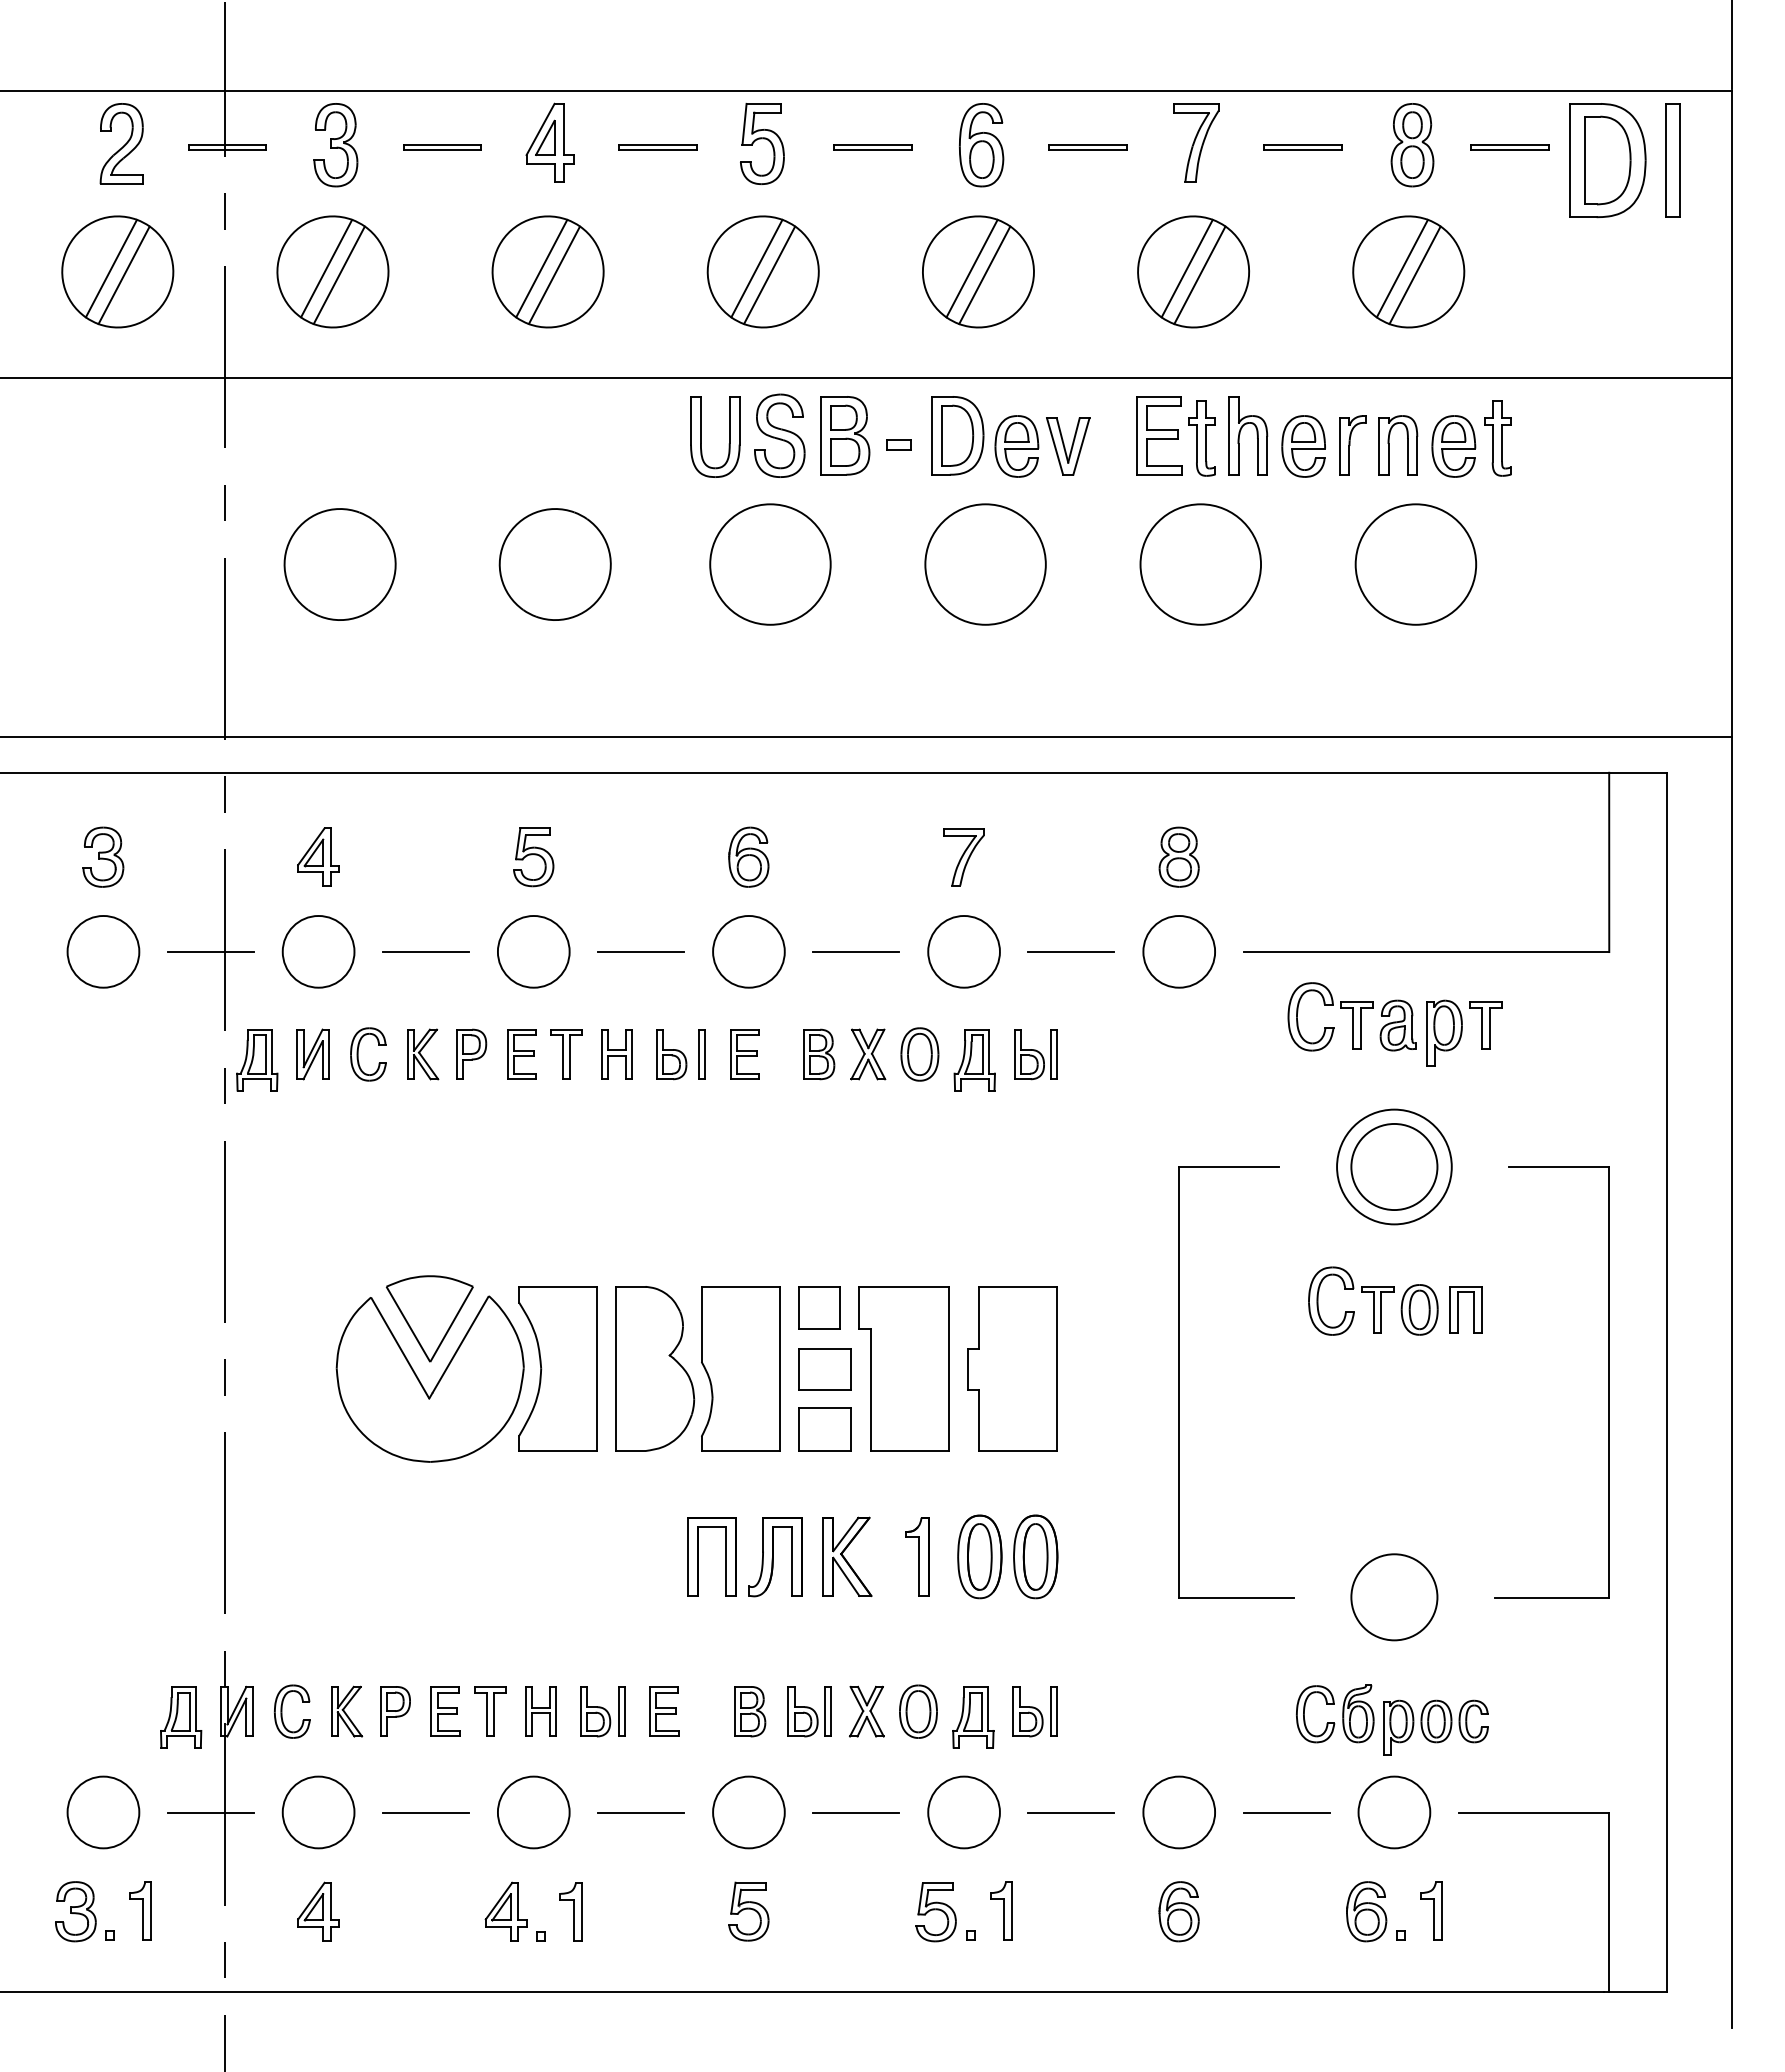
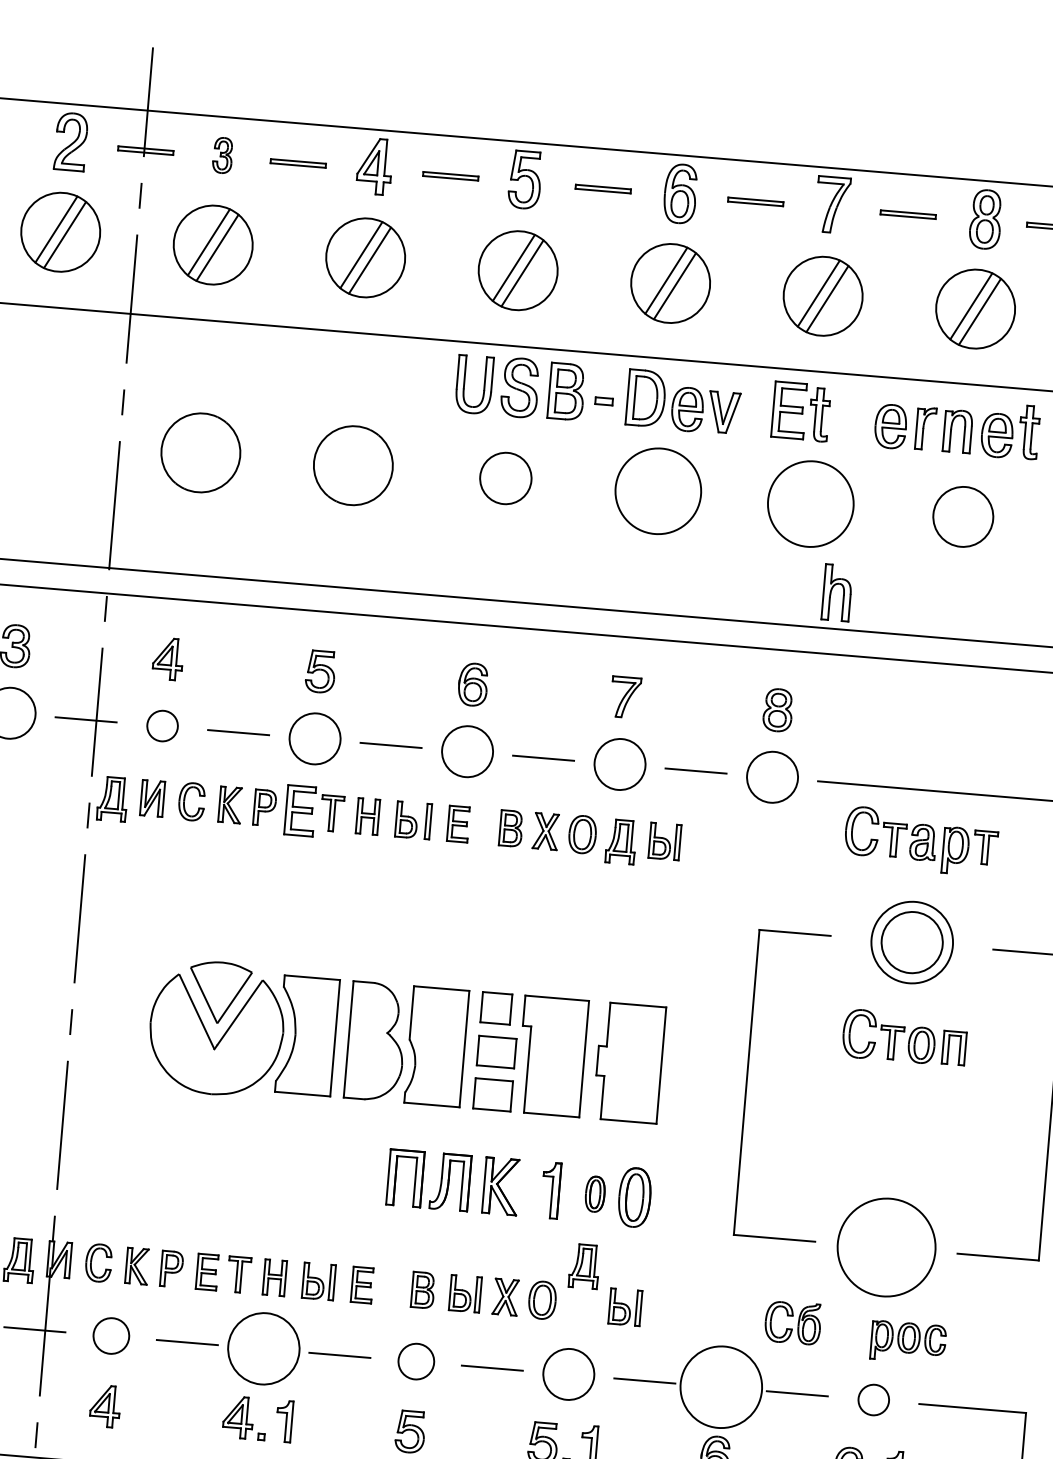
part: (335, 145) -> (222, 155), size x0.6
part: (1240, 434) -> (831, 591), moved
circle: (770, 564) -> (505, 478), size x0.6
circle: (1415, 564) -> (963, 516), size x0.7
circle: (318, 951) -> (162, 725), size x0.6
part: (521, 1054) -> (300, 810), size x1.4
part: (979, 1556) -> (594, 1193), size x0.6
circle: (1394, 1597) -> (886, 1247), size x1.6
part: (1342, 1713) -> (798, 1323), moved
part: (973, 1717) -> (584, 1266), moved
circle: (318, 1812) -> (111, 1336), size x0.7
circle: (533, 1812) -> (263, 1348), size x1.4
circle: (748, 1812) -> (416, 1361), size x0.7
circle: (1179, 1812) -> (721, 1387), size x1.6
circle: (1394, 1812) -> (873, 1400), size x0.6

